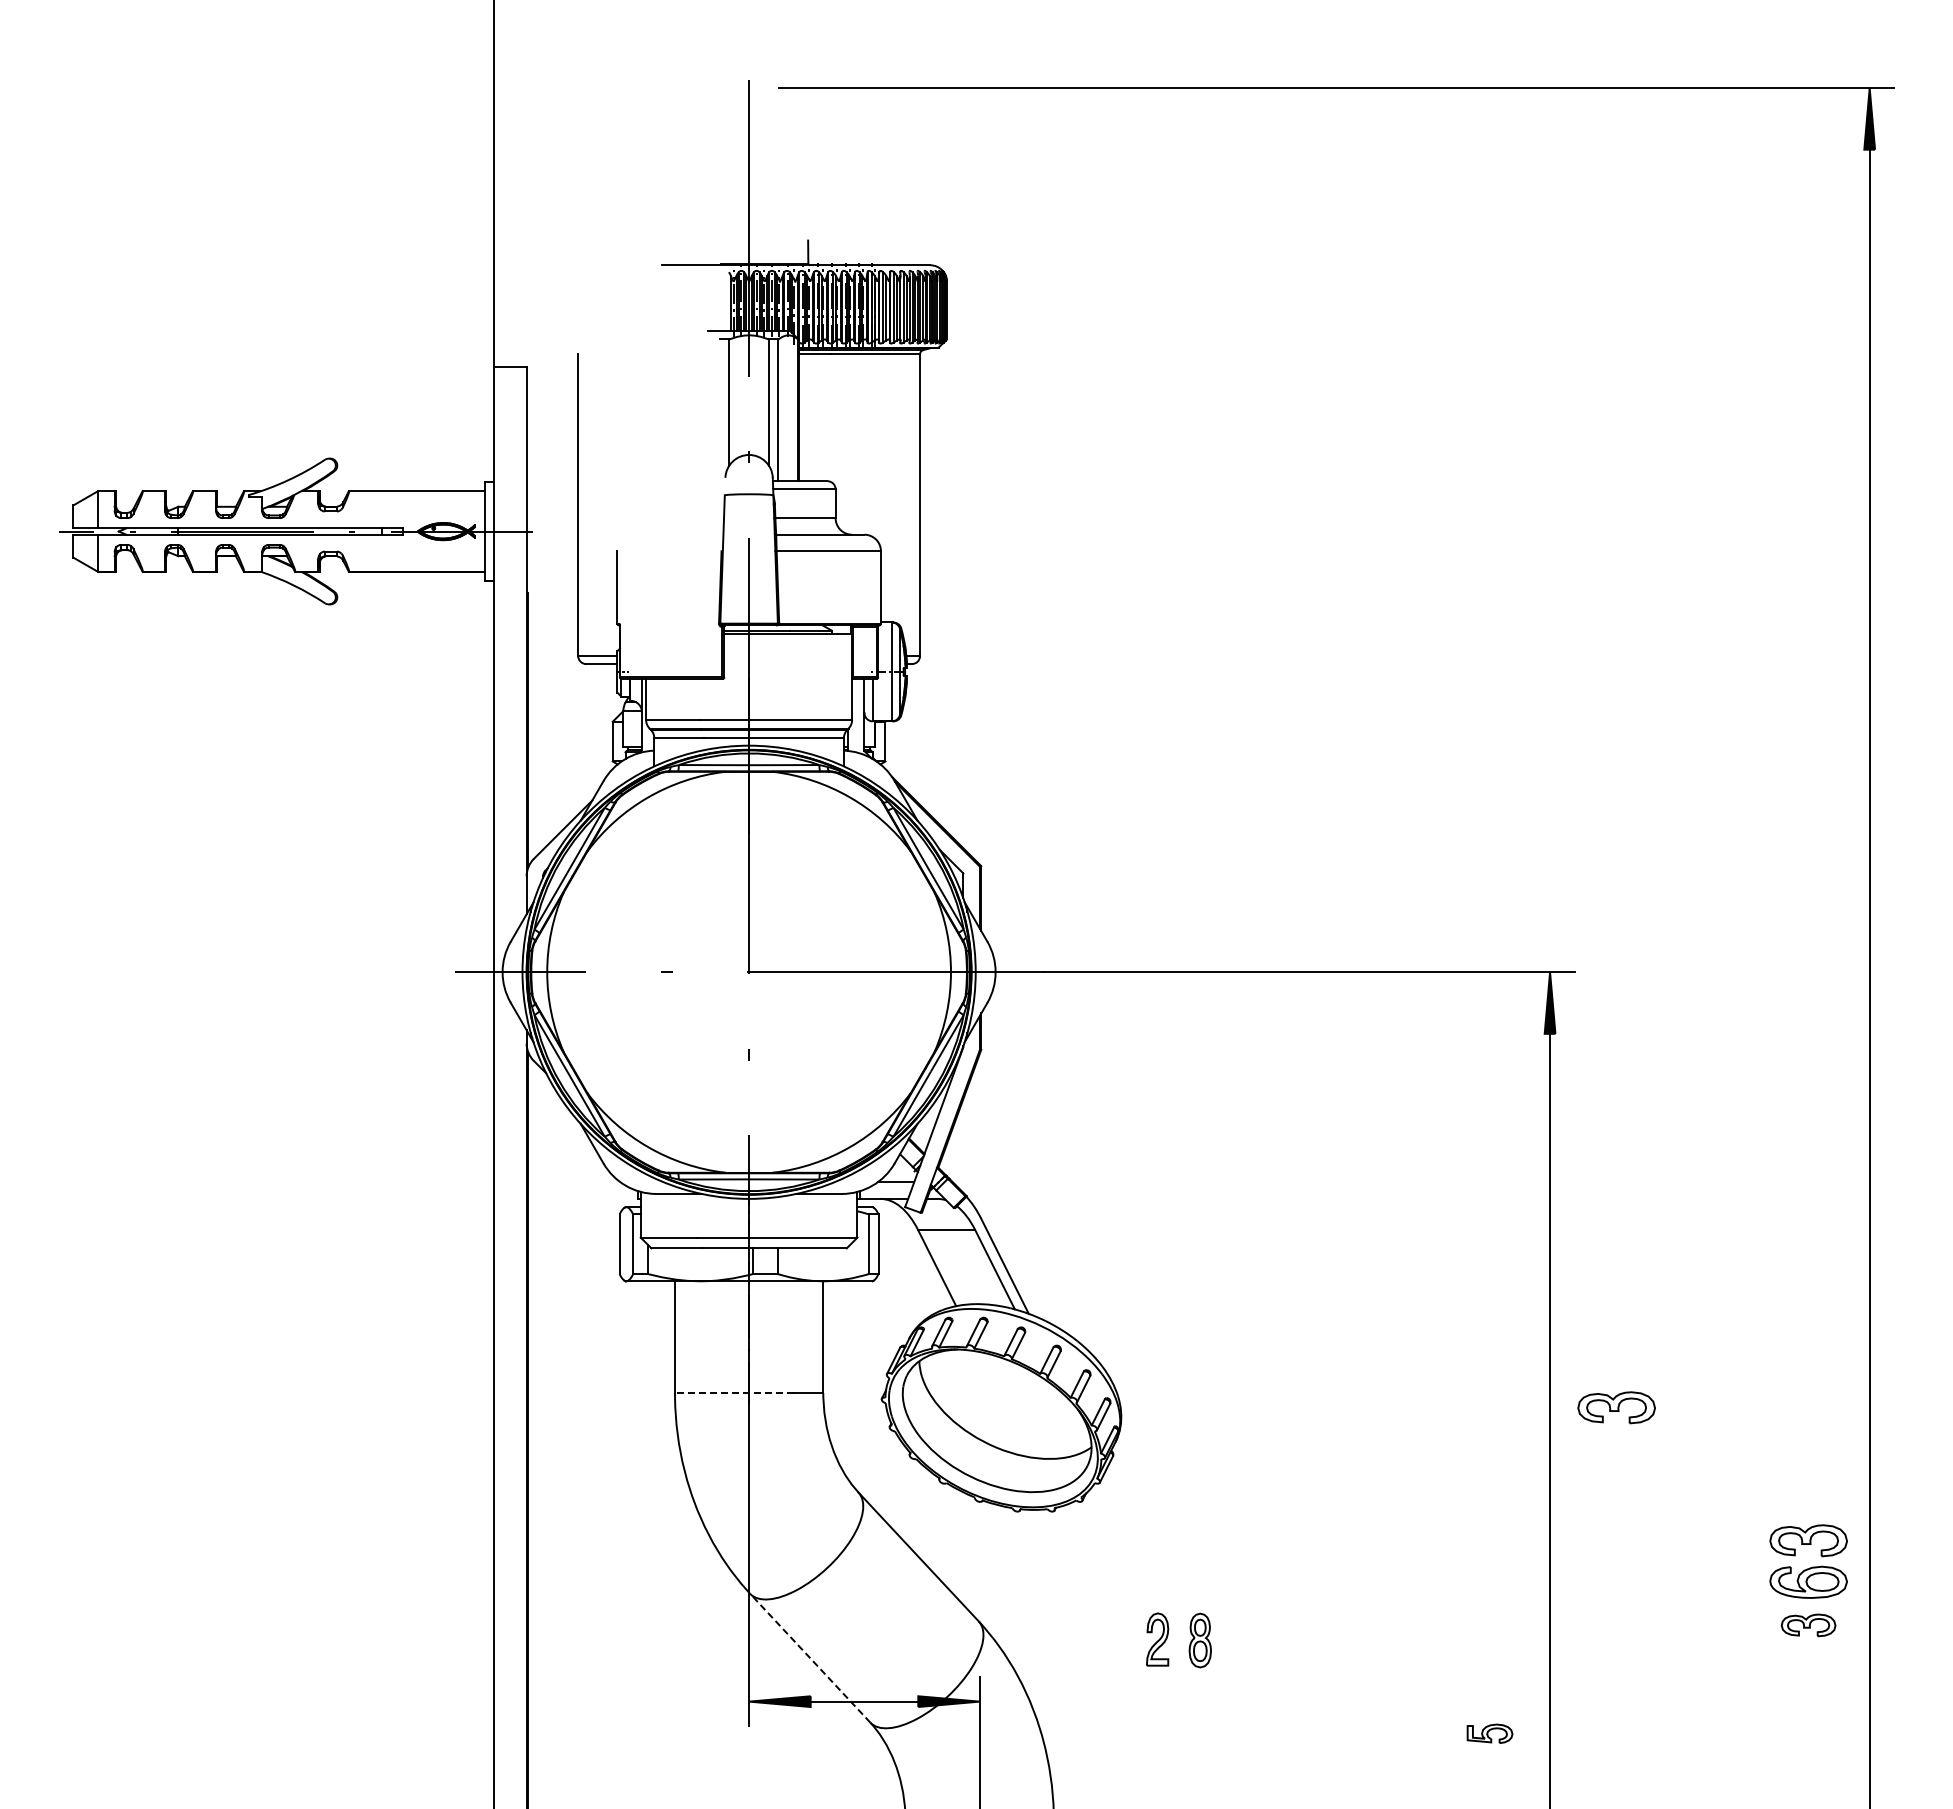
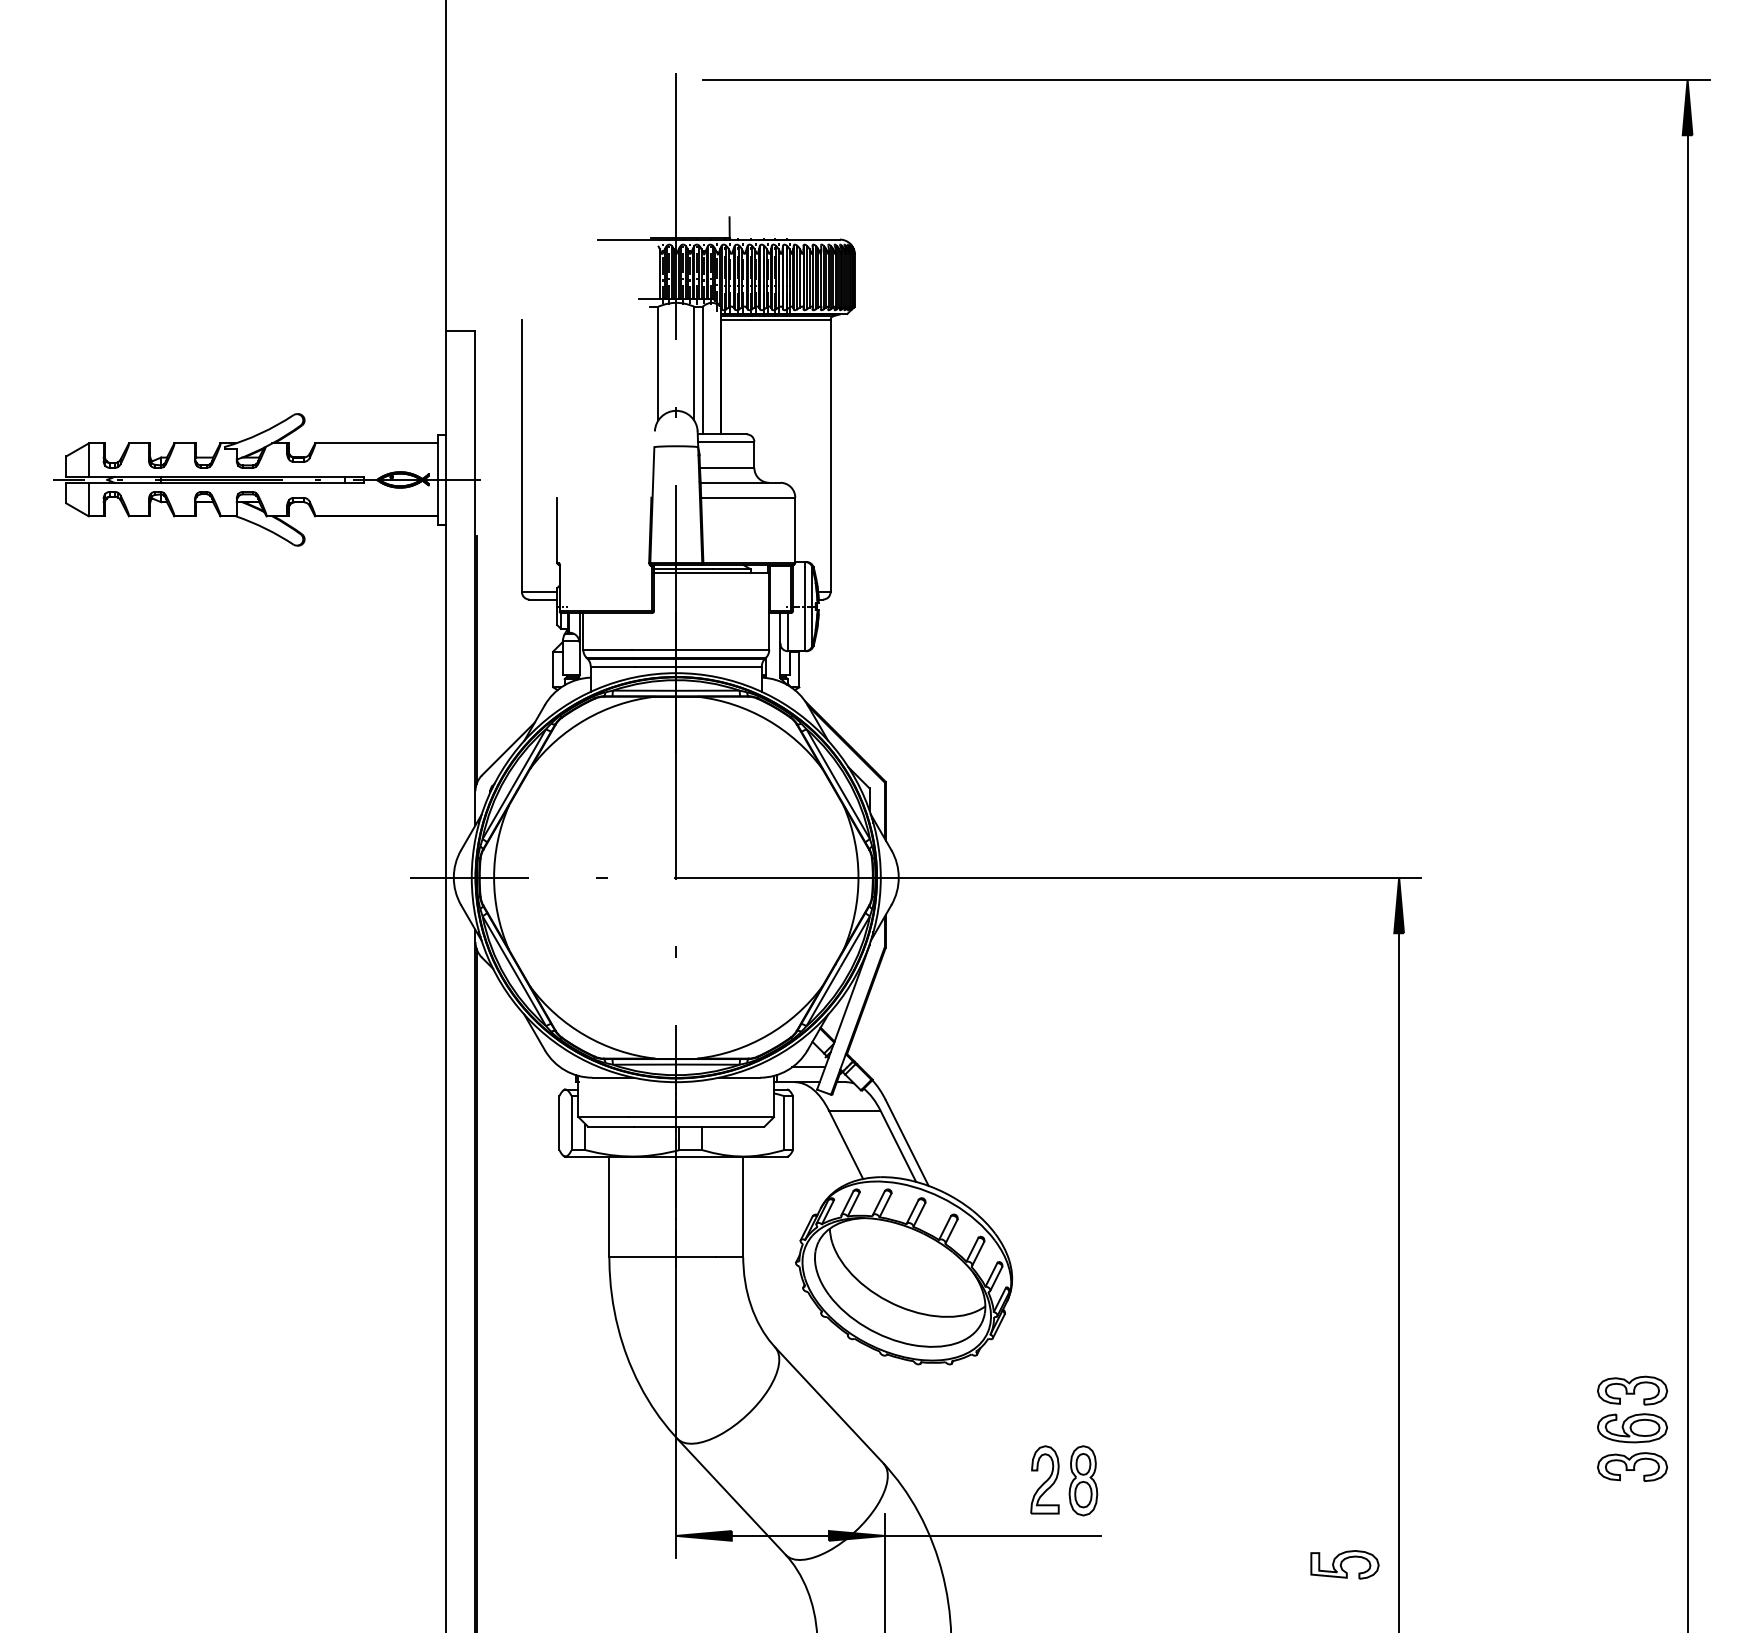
line: (733, 1393) -> (662, 1257), dashed -> solid
part: (1616, 1407) -> (1459, 1270), removed
part: (1808, 1625) -> (1632, 1467), size x1.43
part: (1157, 1639) -> (1044, 1479), size x1.43
part: (1200, 1640) -> (1083, 1480), size x1.43
line: (809, 1657) -> (730, 1496), dashed -> solid
line: (1099, 1701) -> (992, 1535), added
part: (1489, 1733) -> (1344, 1564), size x1.67

